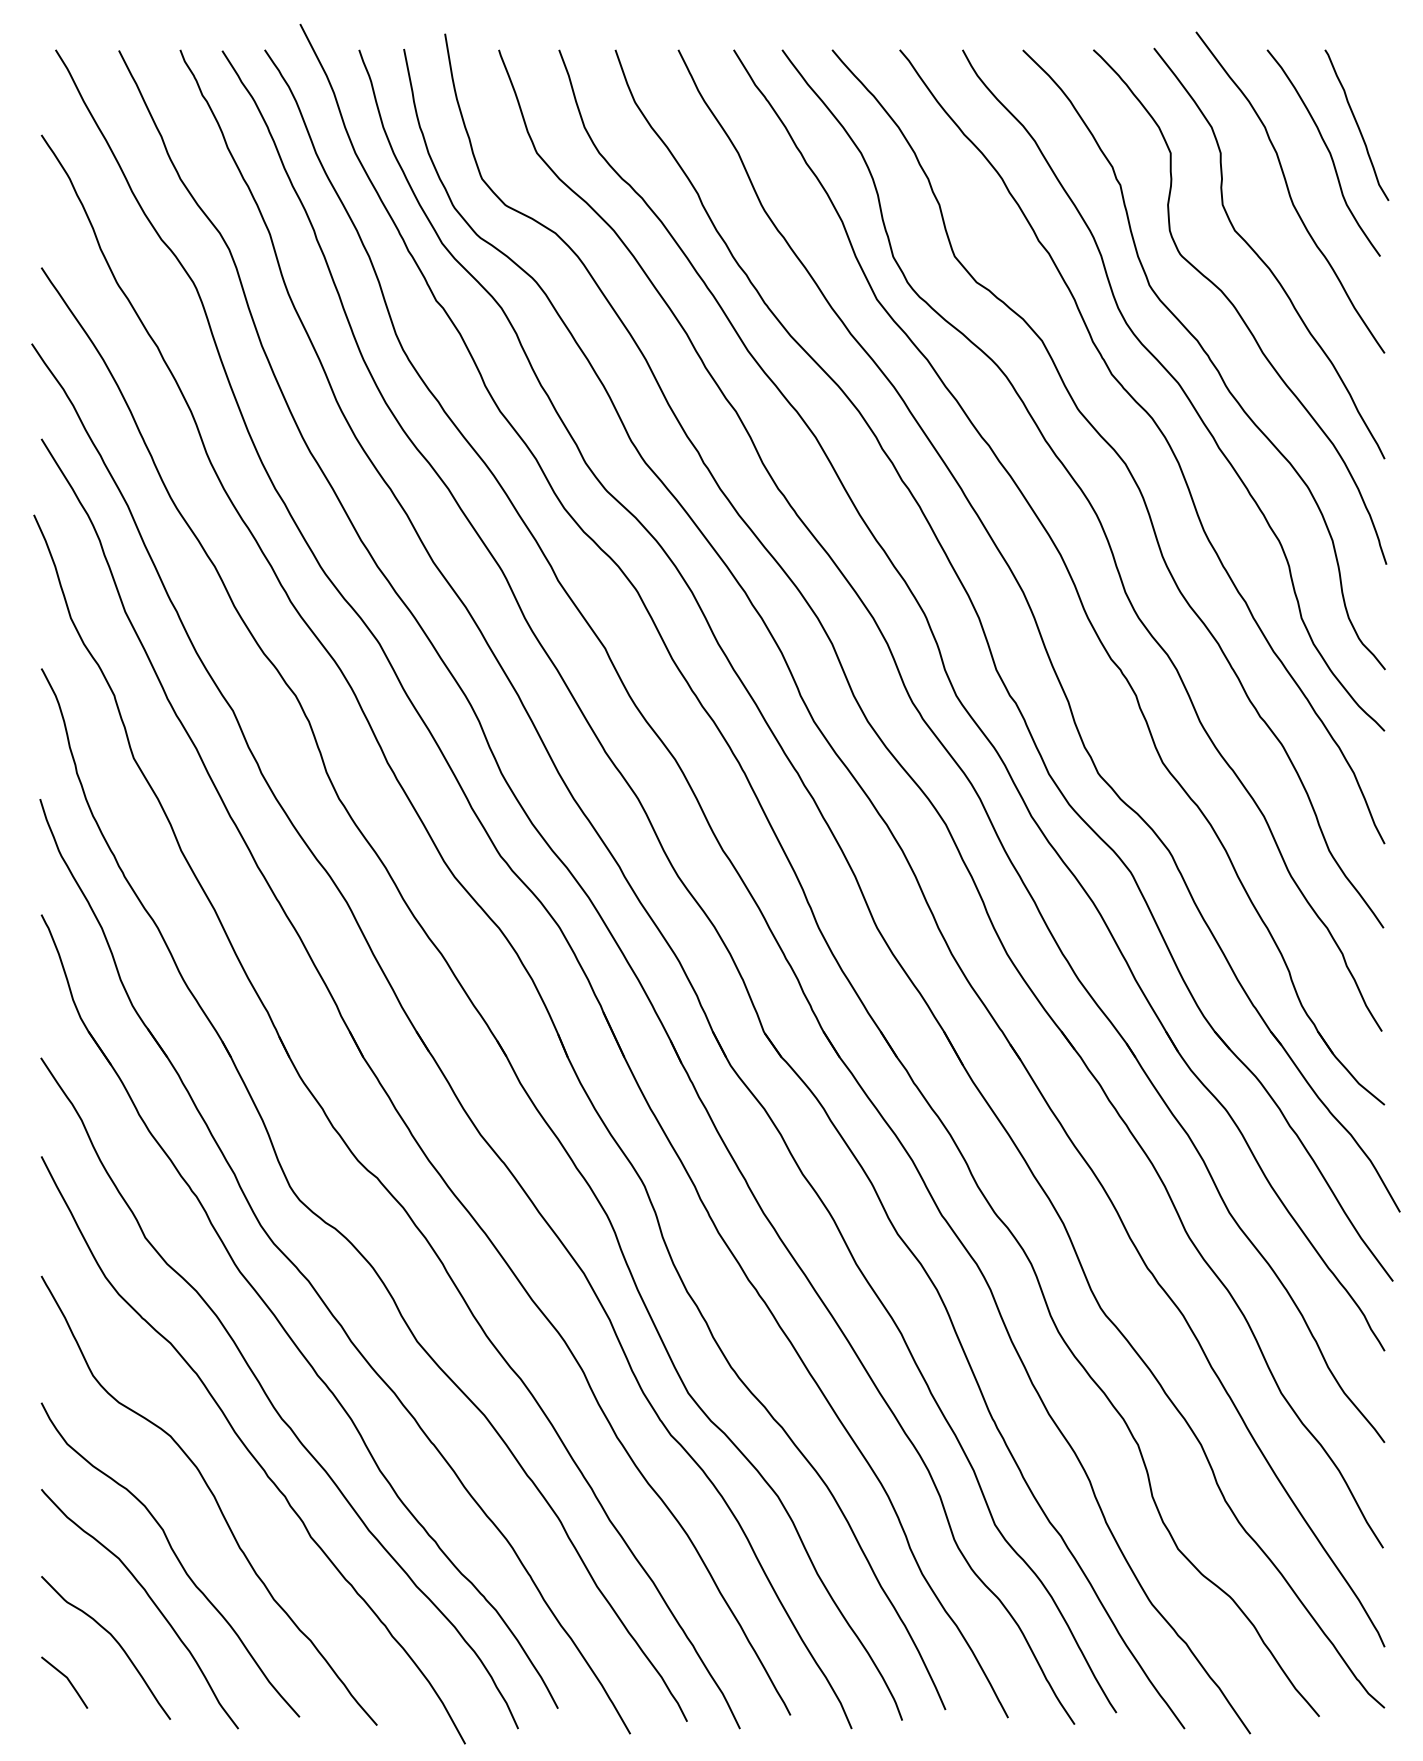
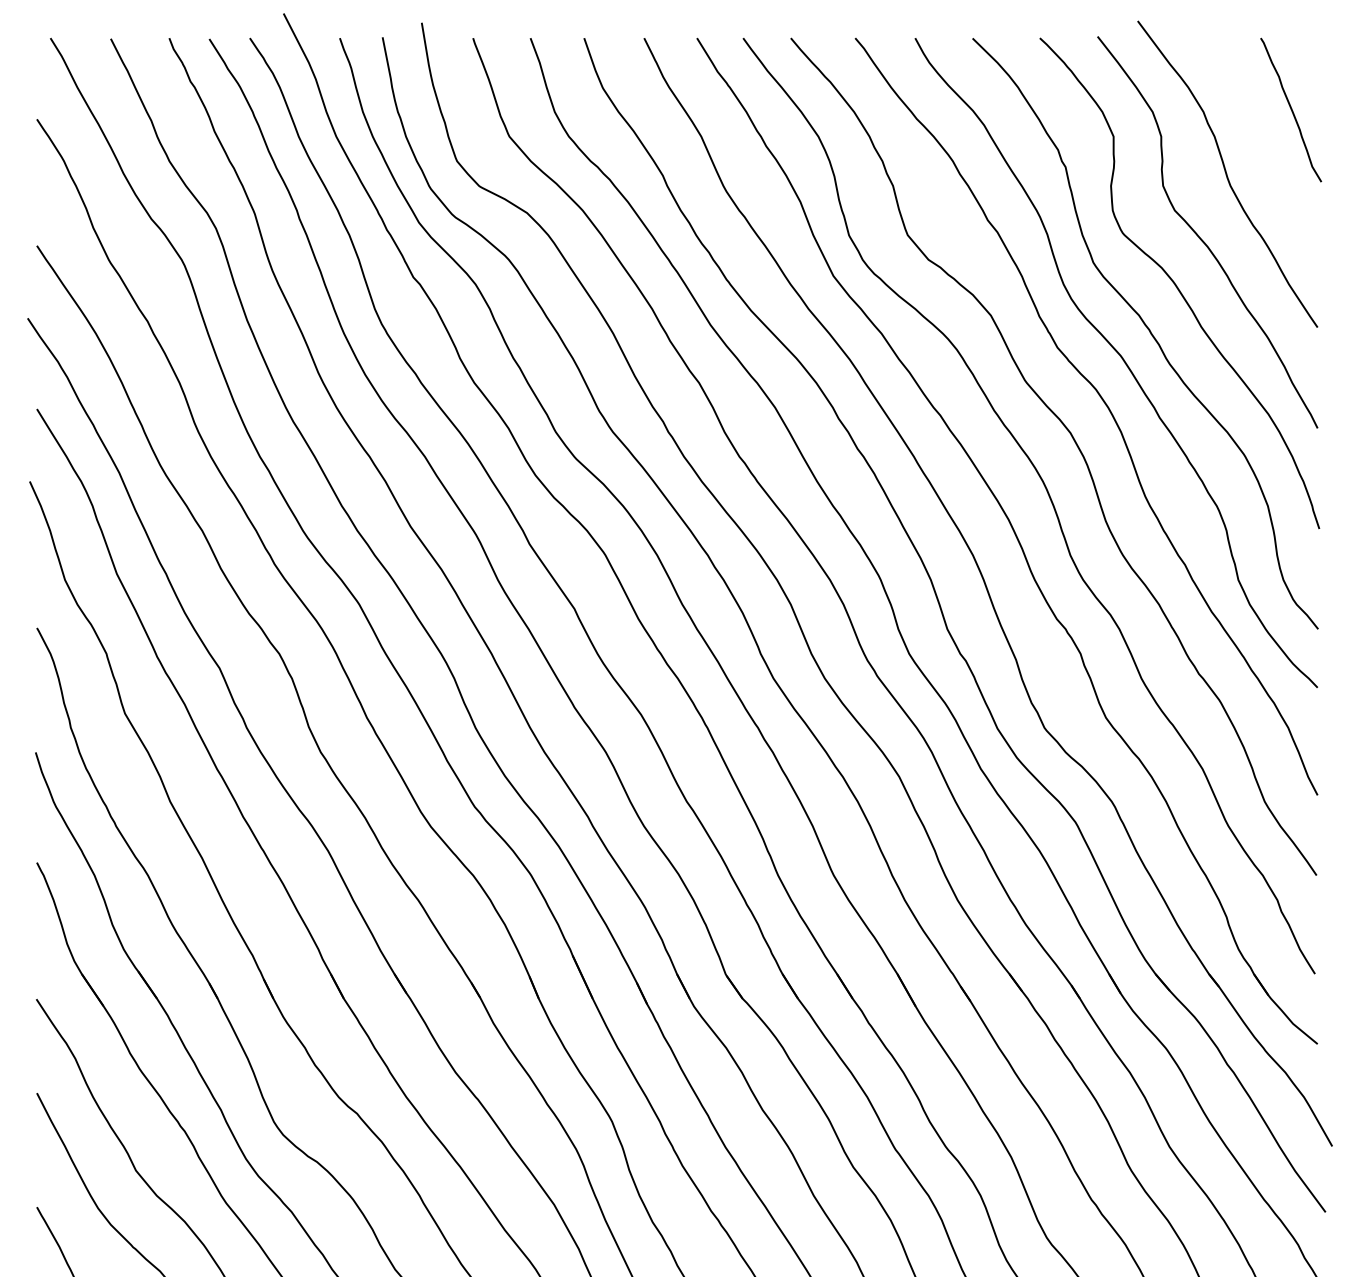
curve: (1327, 150) -> (1263, 134), removed

